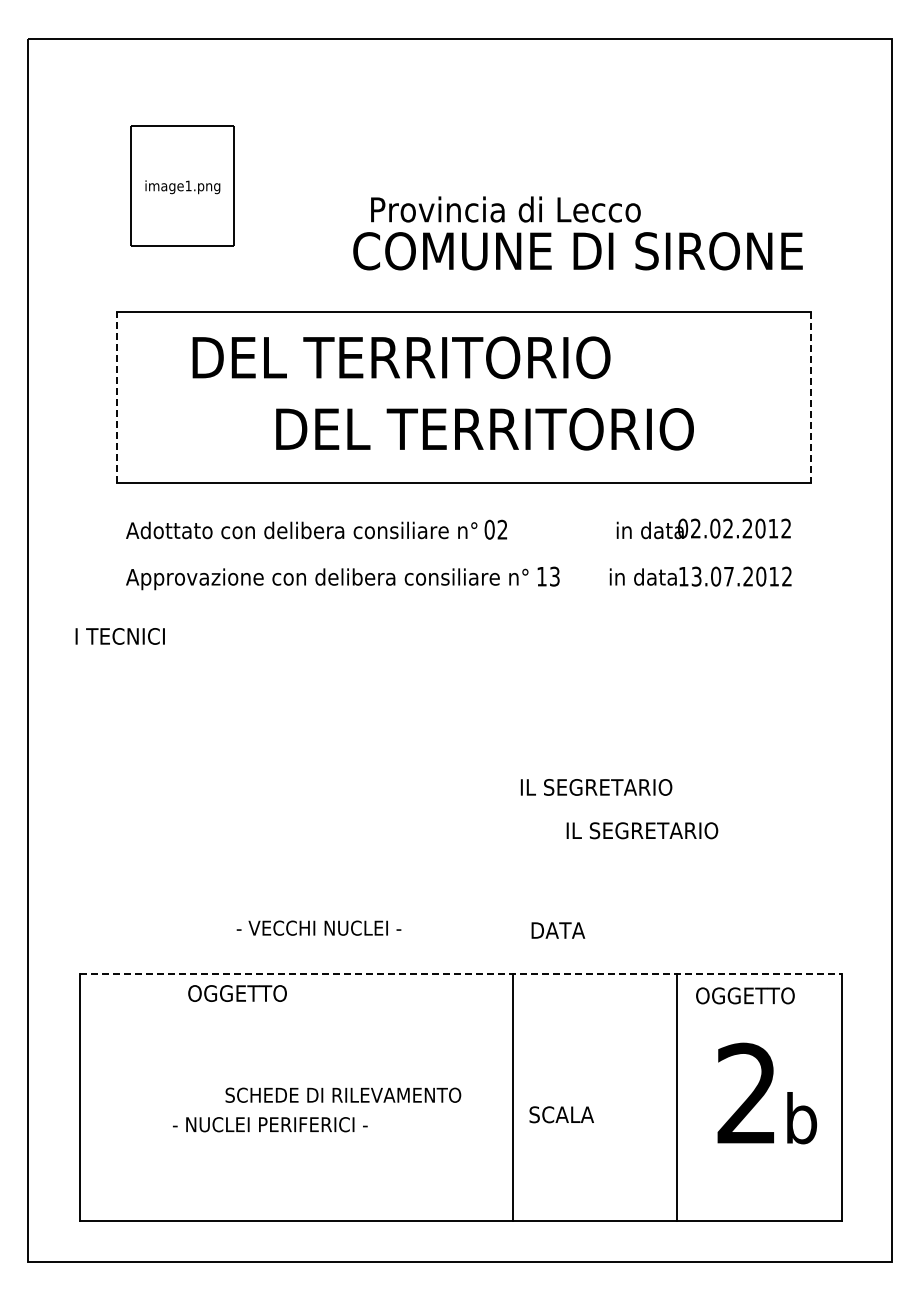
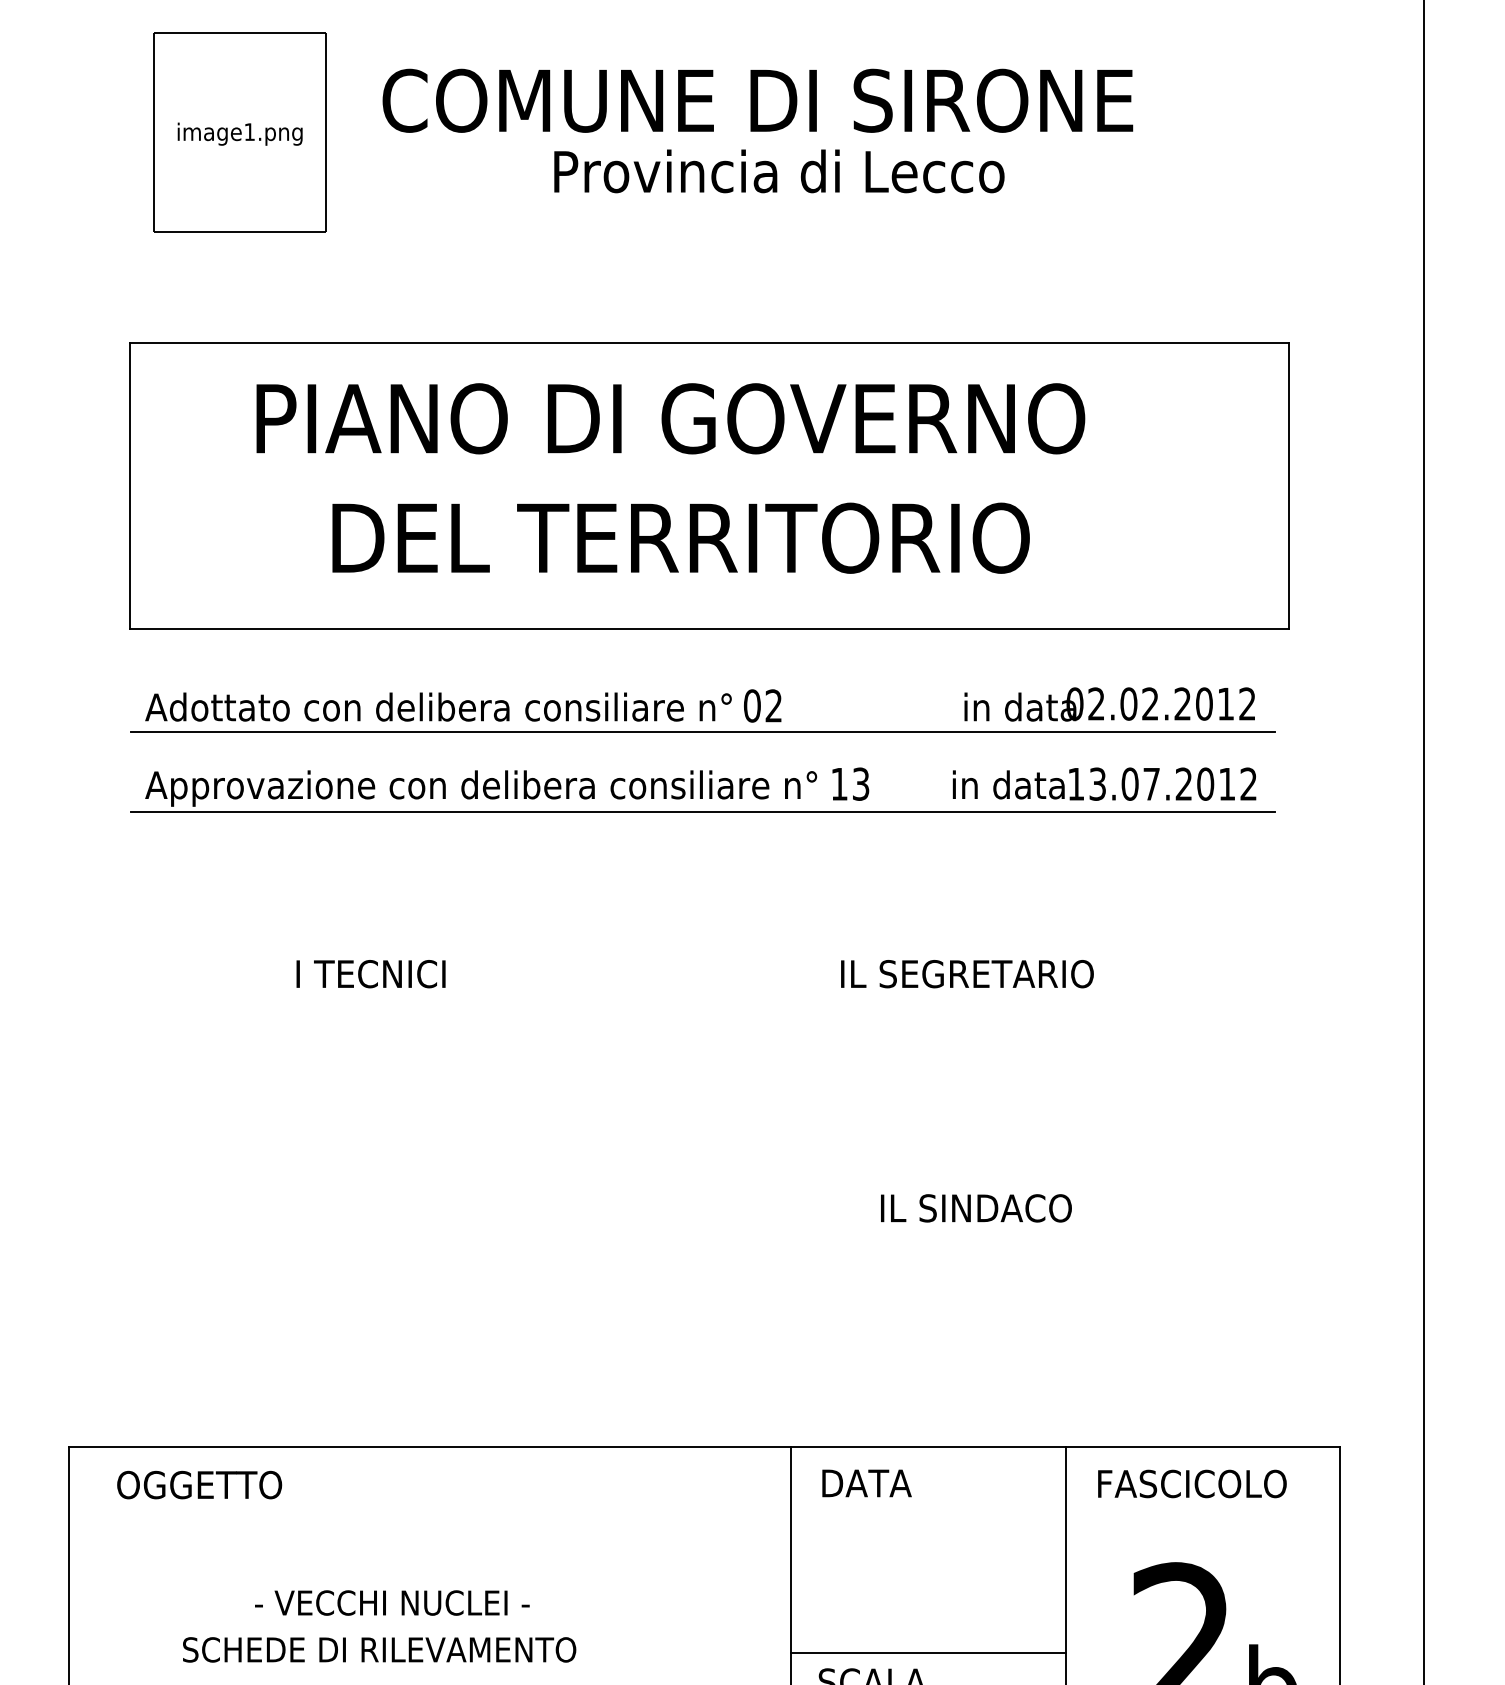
text: (577, 251) -> (757, 101), moved
text: (443, 357) -> (675, 418), DEL TERRITORIO -> PIANO DI GOVERNO
line: (116, 397) -> (129, 485), dashed -> solid
line: (811, 397) -> (1289, 485), dashed -> solid
text: (484, 429) -> (680, 538), moved
line: (459, 545) -> (701, 732), added
line: (459, 593) -> (701, 812), added
text: (119, 636) -> (369, 974), moved
text: (596, 787) -> (967, 974), moved
text: (661, 830) -> (1039, 1207), IL SEGRETARIO -> IL SINDACO
text: (318, 927) -> (391, 1601), moved
text: (558, 930) -> (867, 1483), moved
line: (461, 973) -> (705, 1446), dashed -> solid
text: (237, 993) -> (199, 1485), moved
text: (752, 995) -> (1190, 1483), OGGETTO -> FASCICOLO
text: (343, 1094) -> (379, 1648), moved
line: (594, 1097) -> (927, 1653), added

